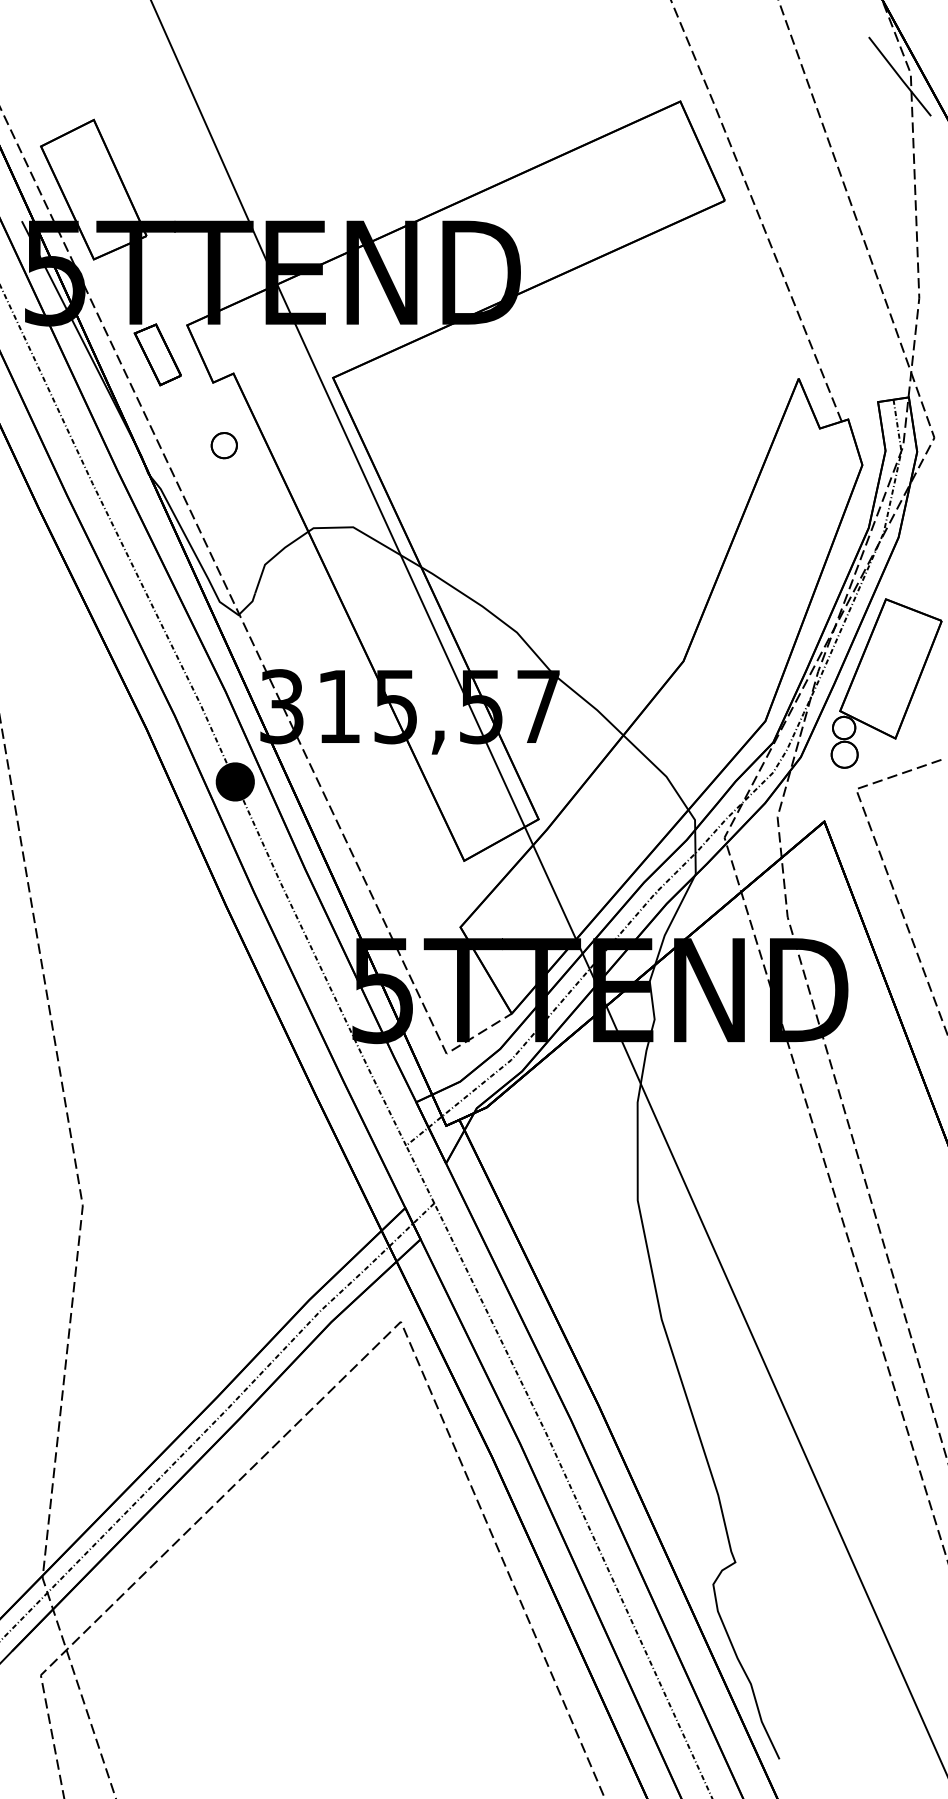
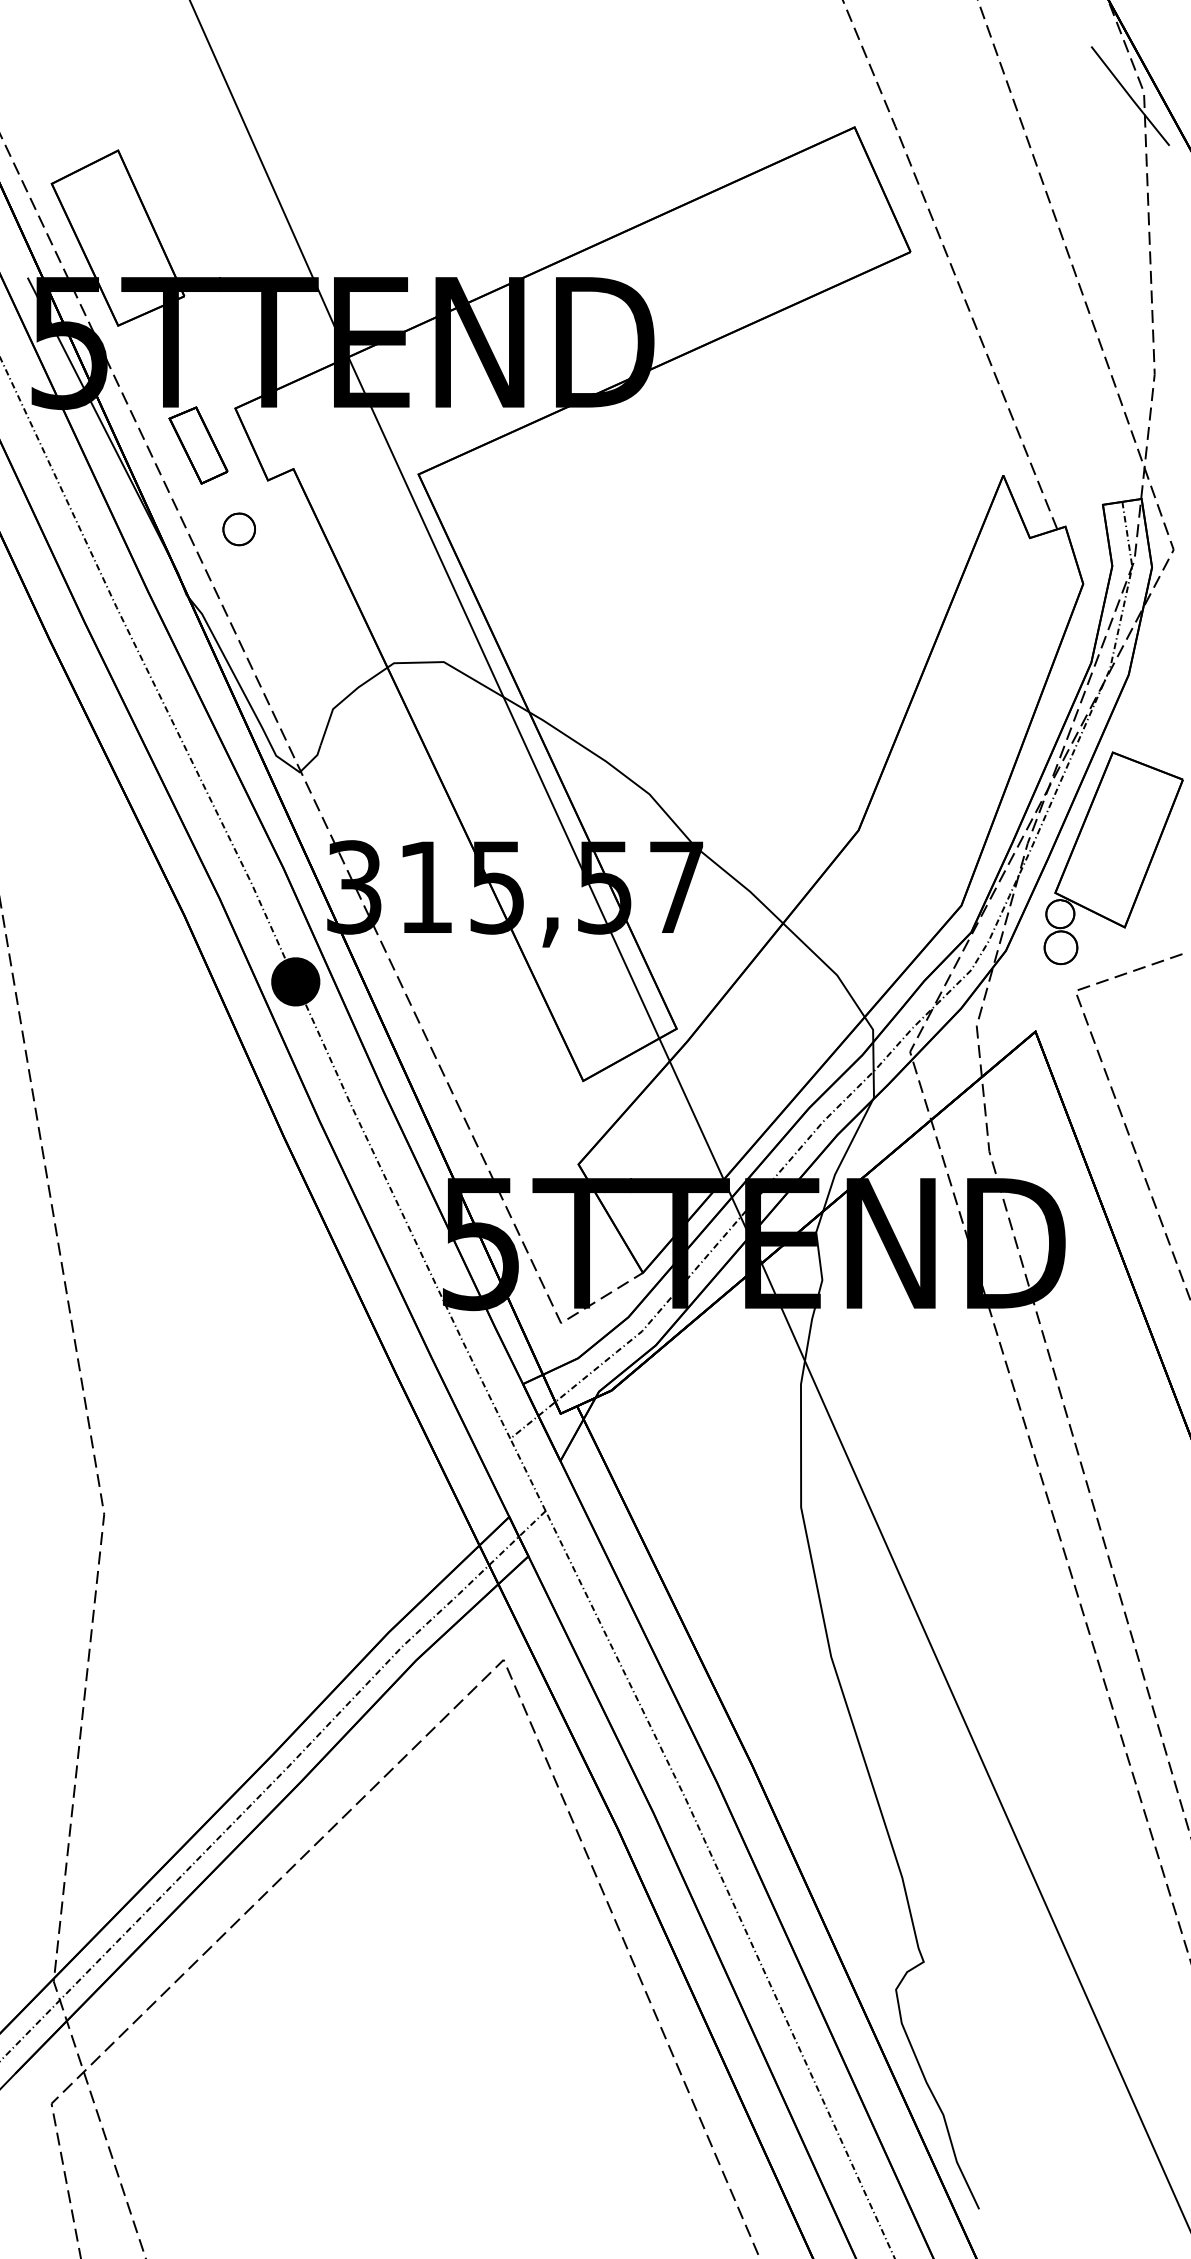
part: (223, 445) -> (238, 529), moved

